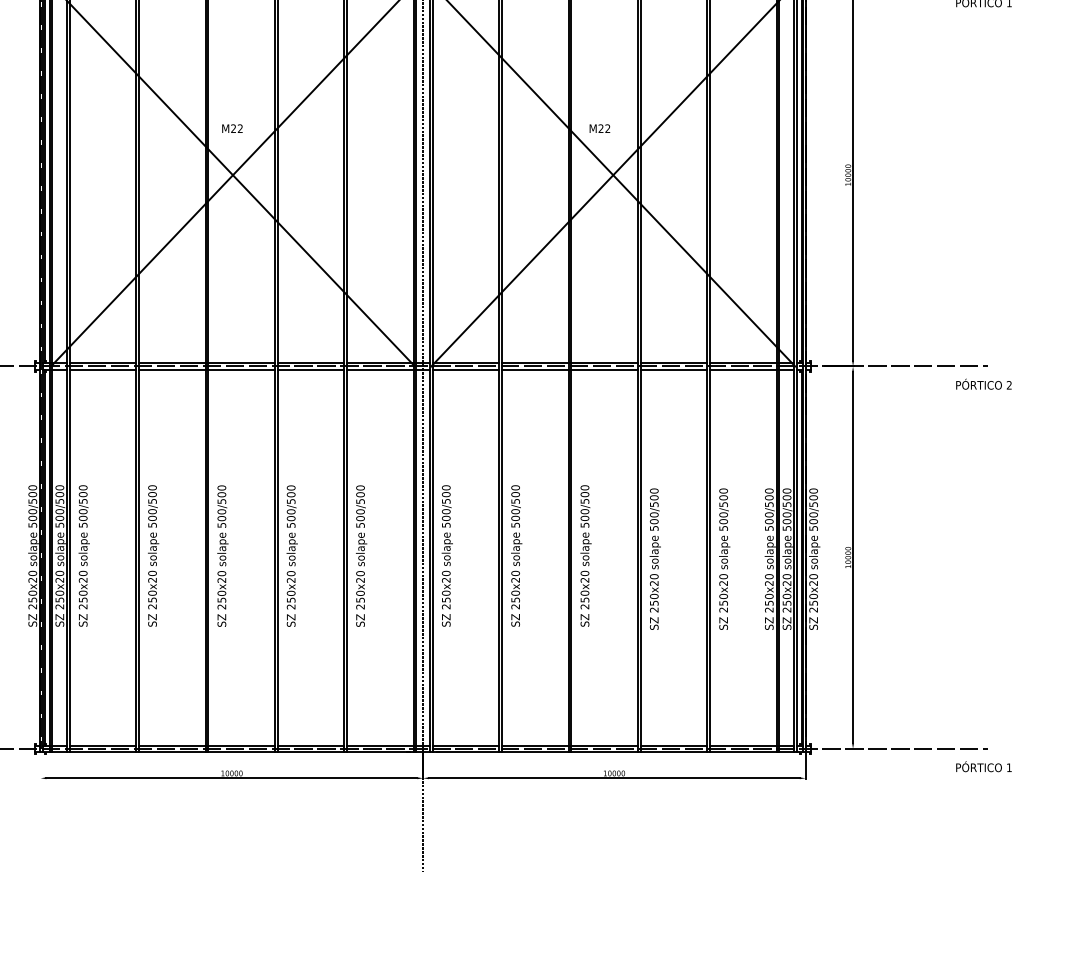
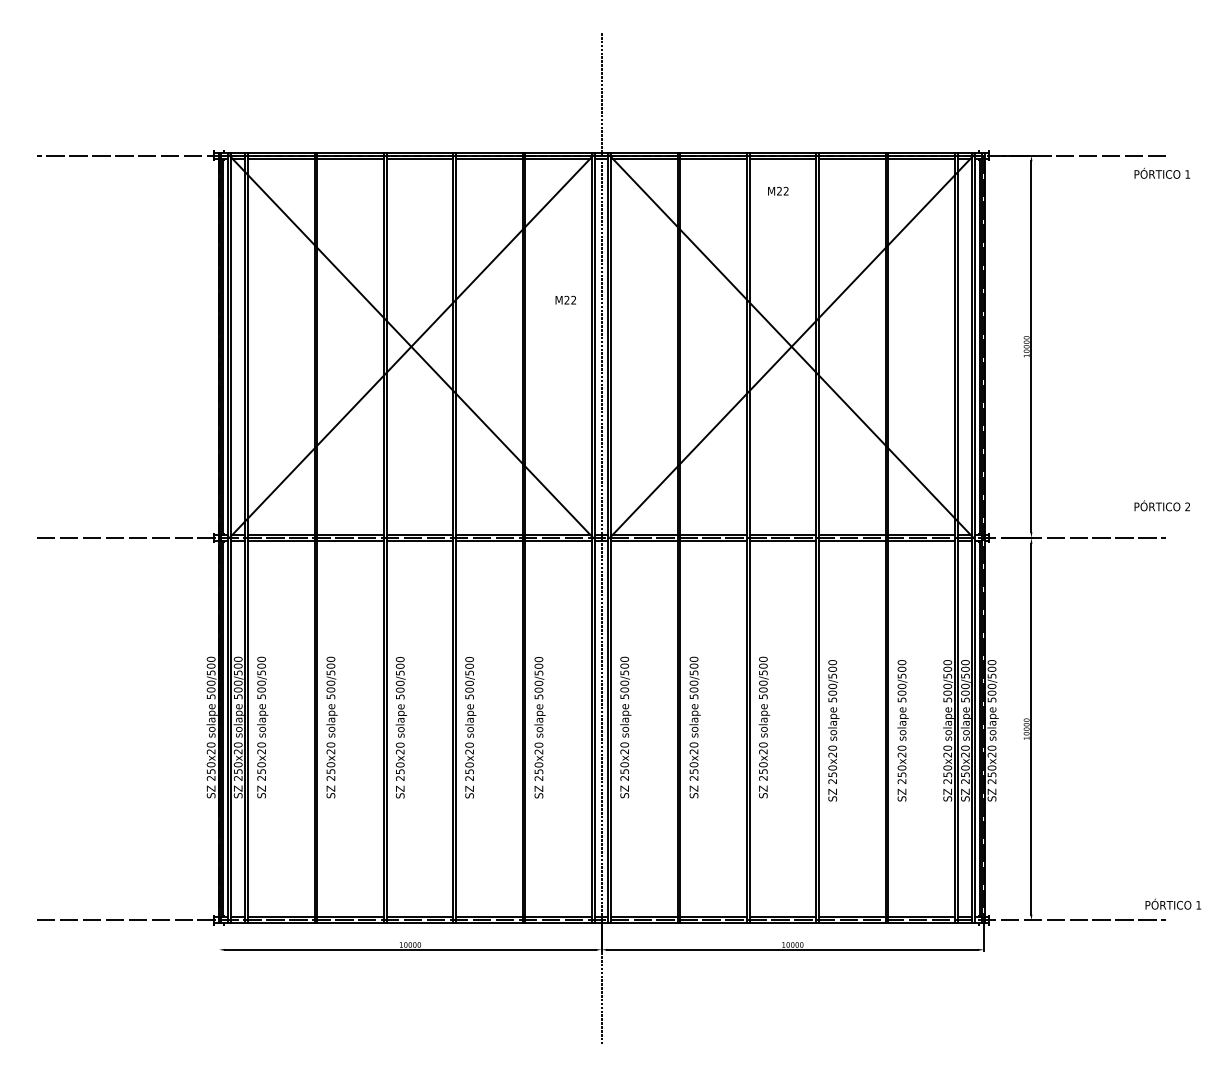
text: (232, 127) -> (565, 299), moved
text: (600, 127) -> (778, 190), moved
text: (983, 383) -> (1161, 505), moved
text: (984, 765) -> (1173, 903), moved

